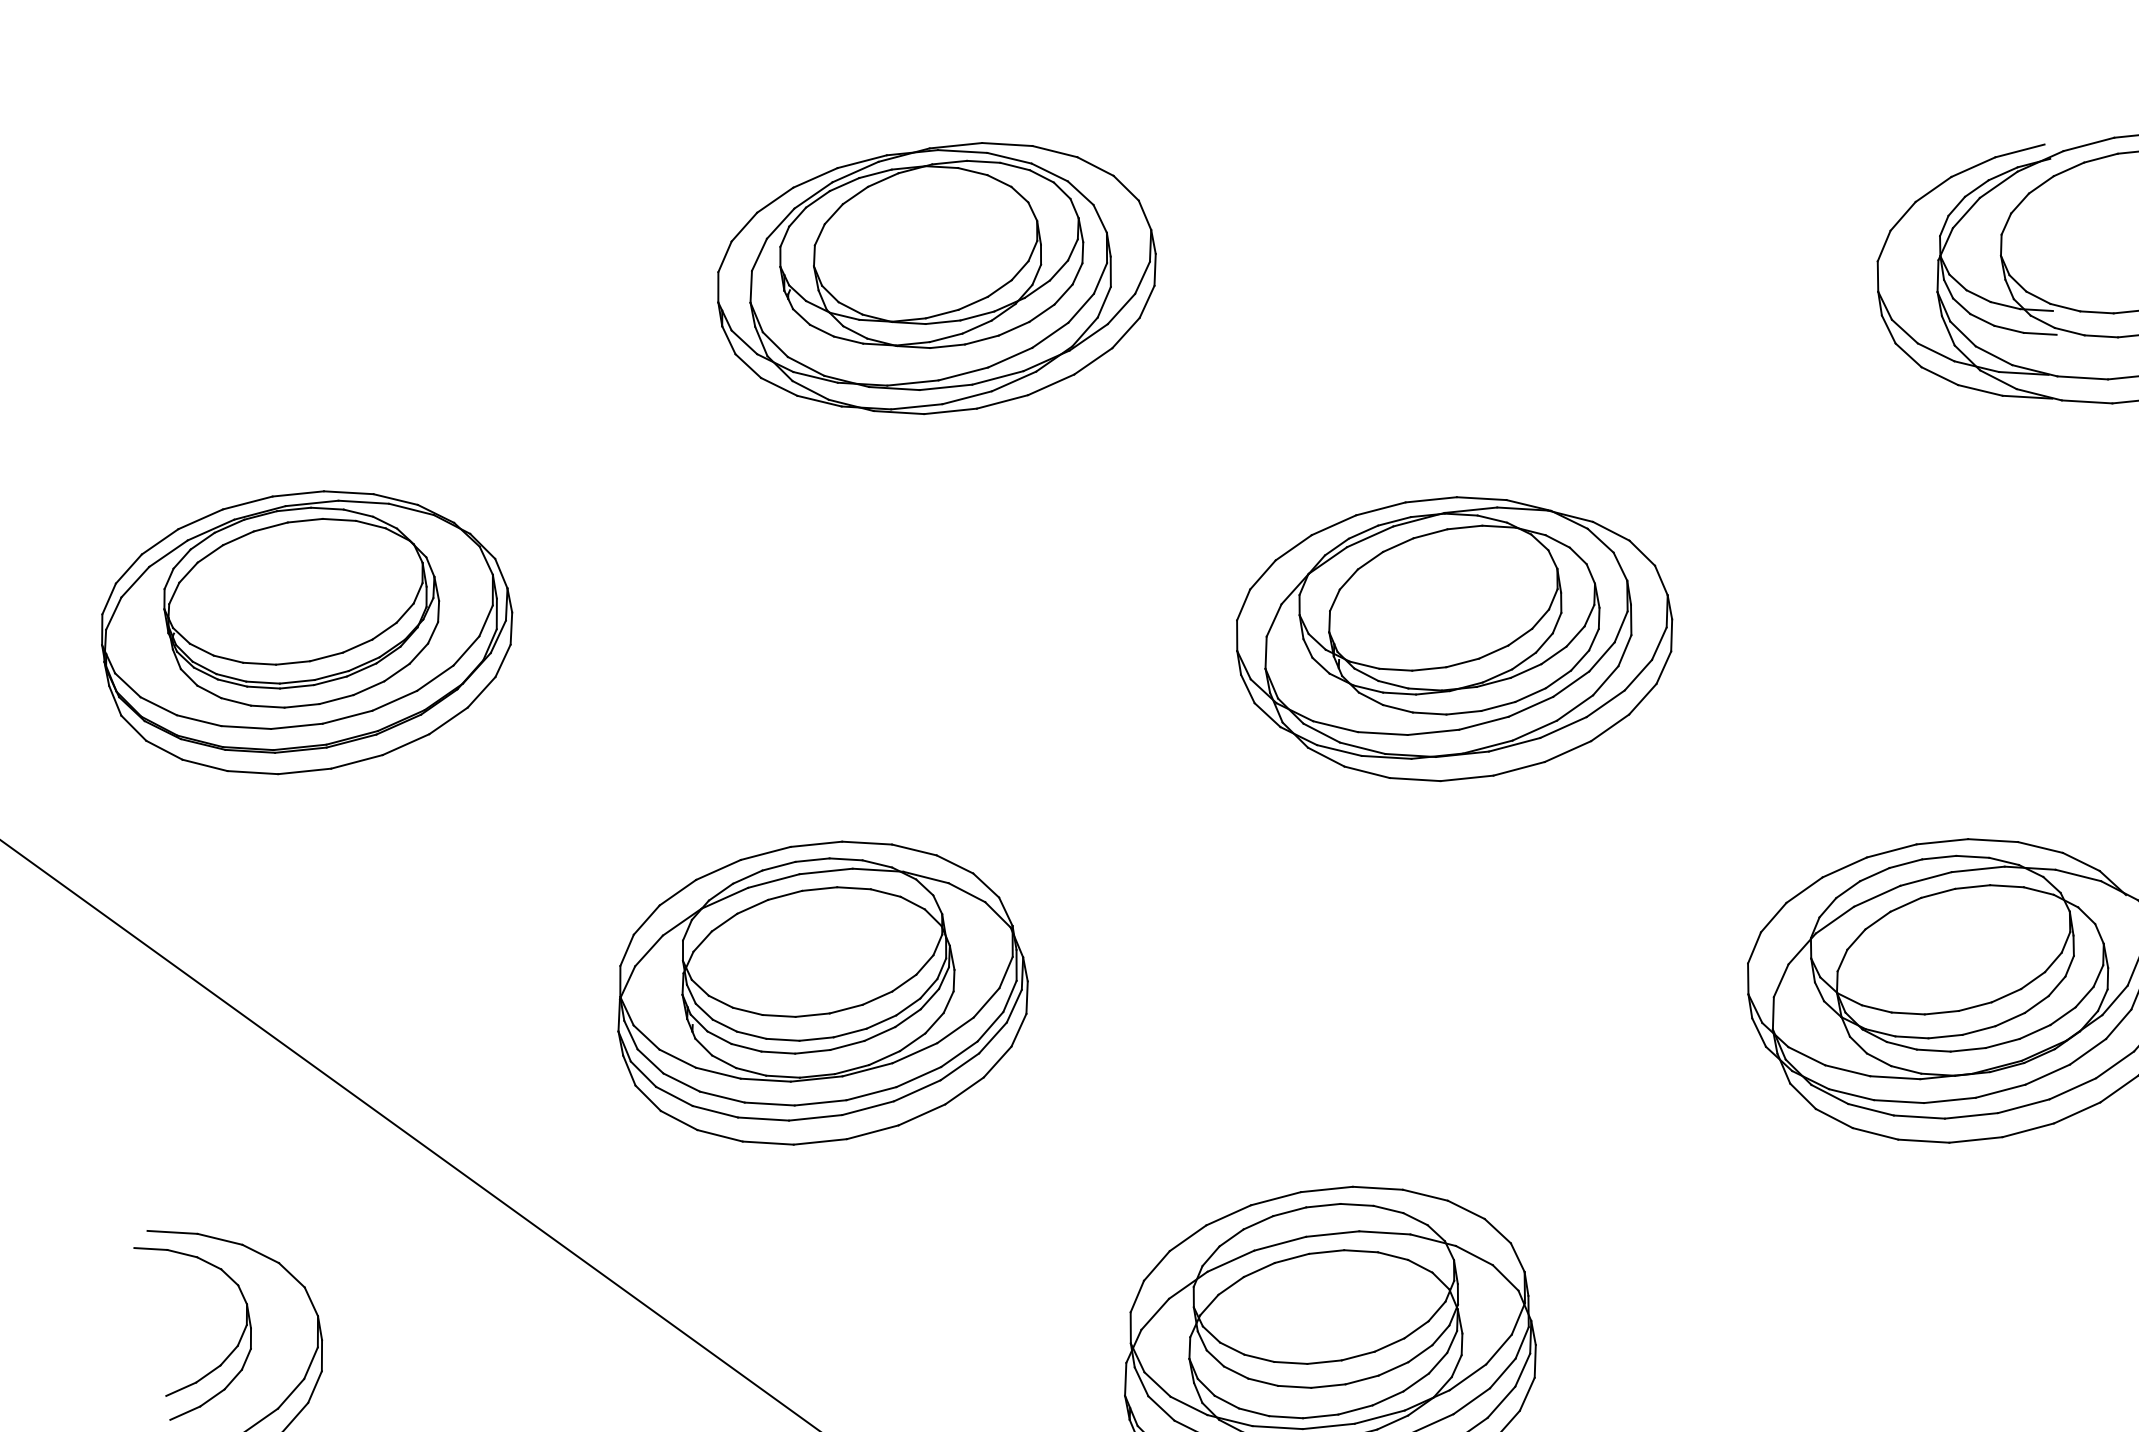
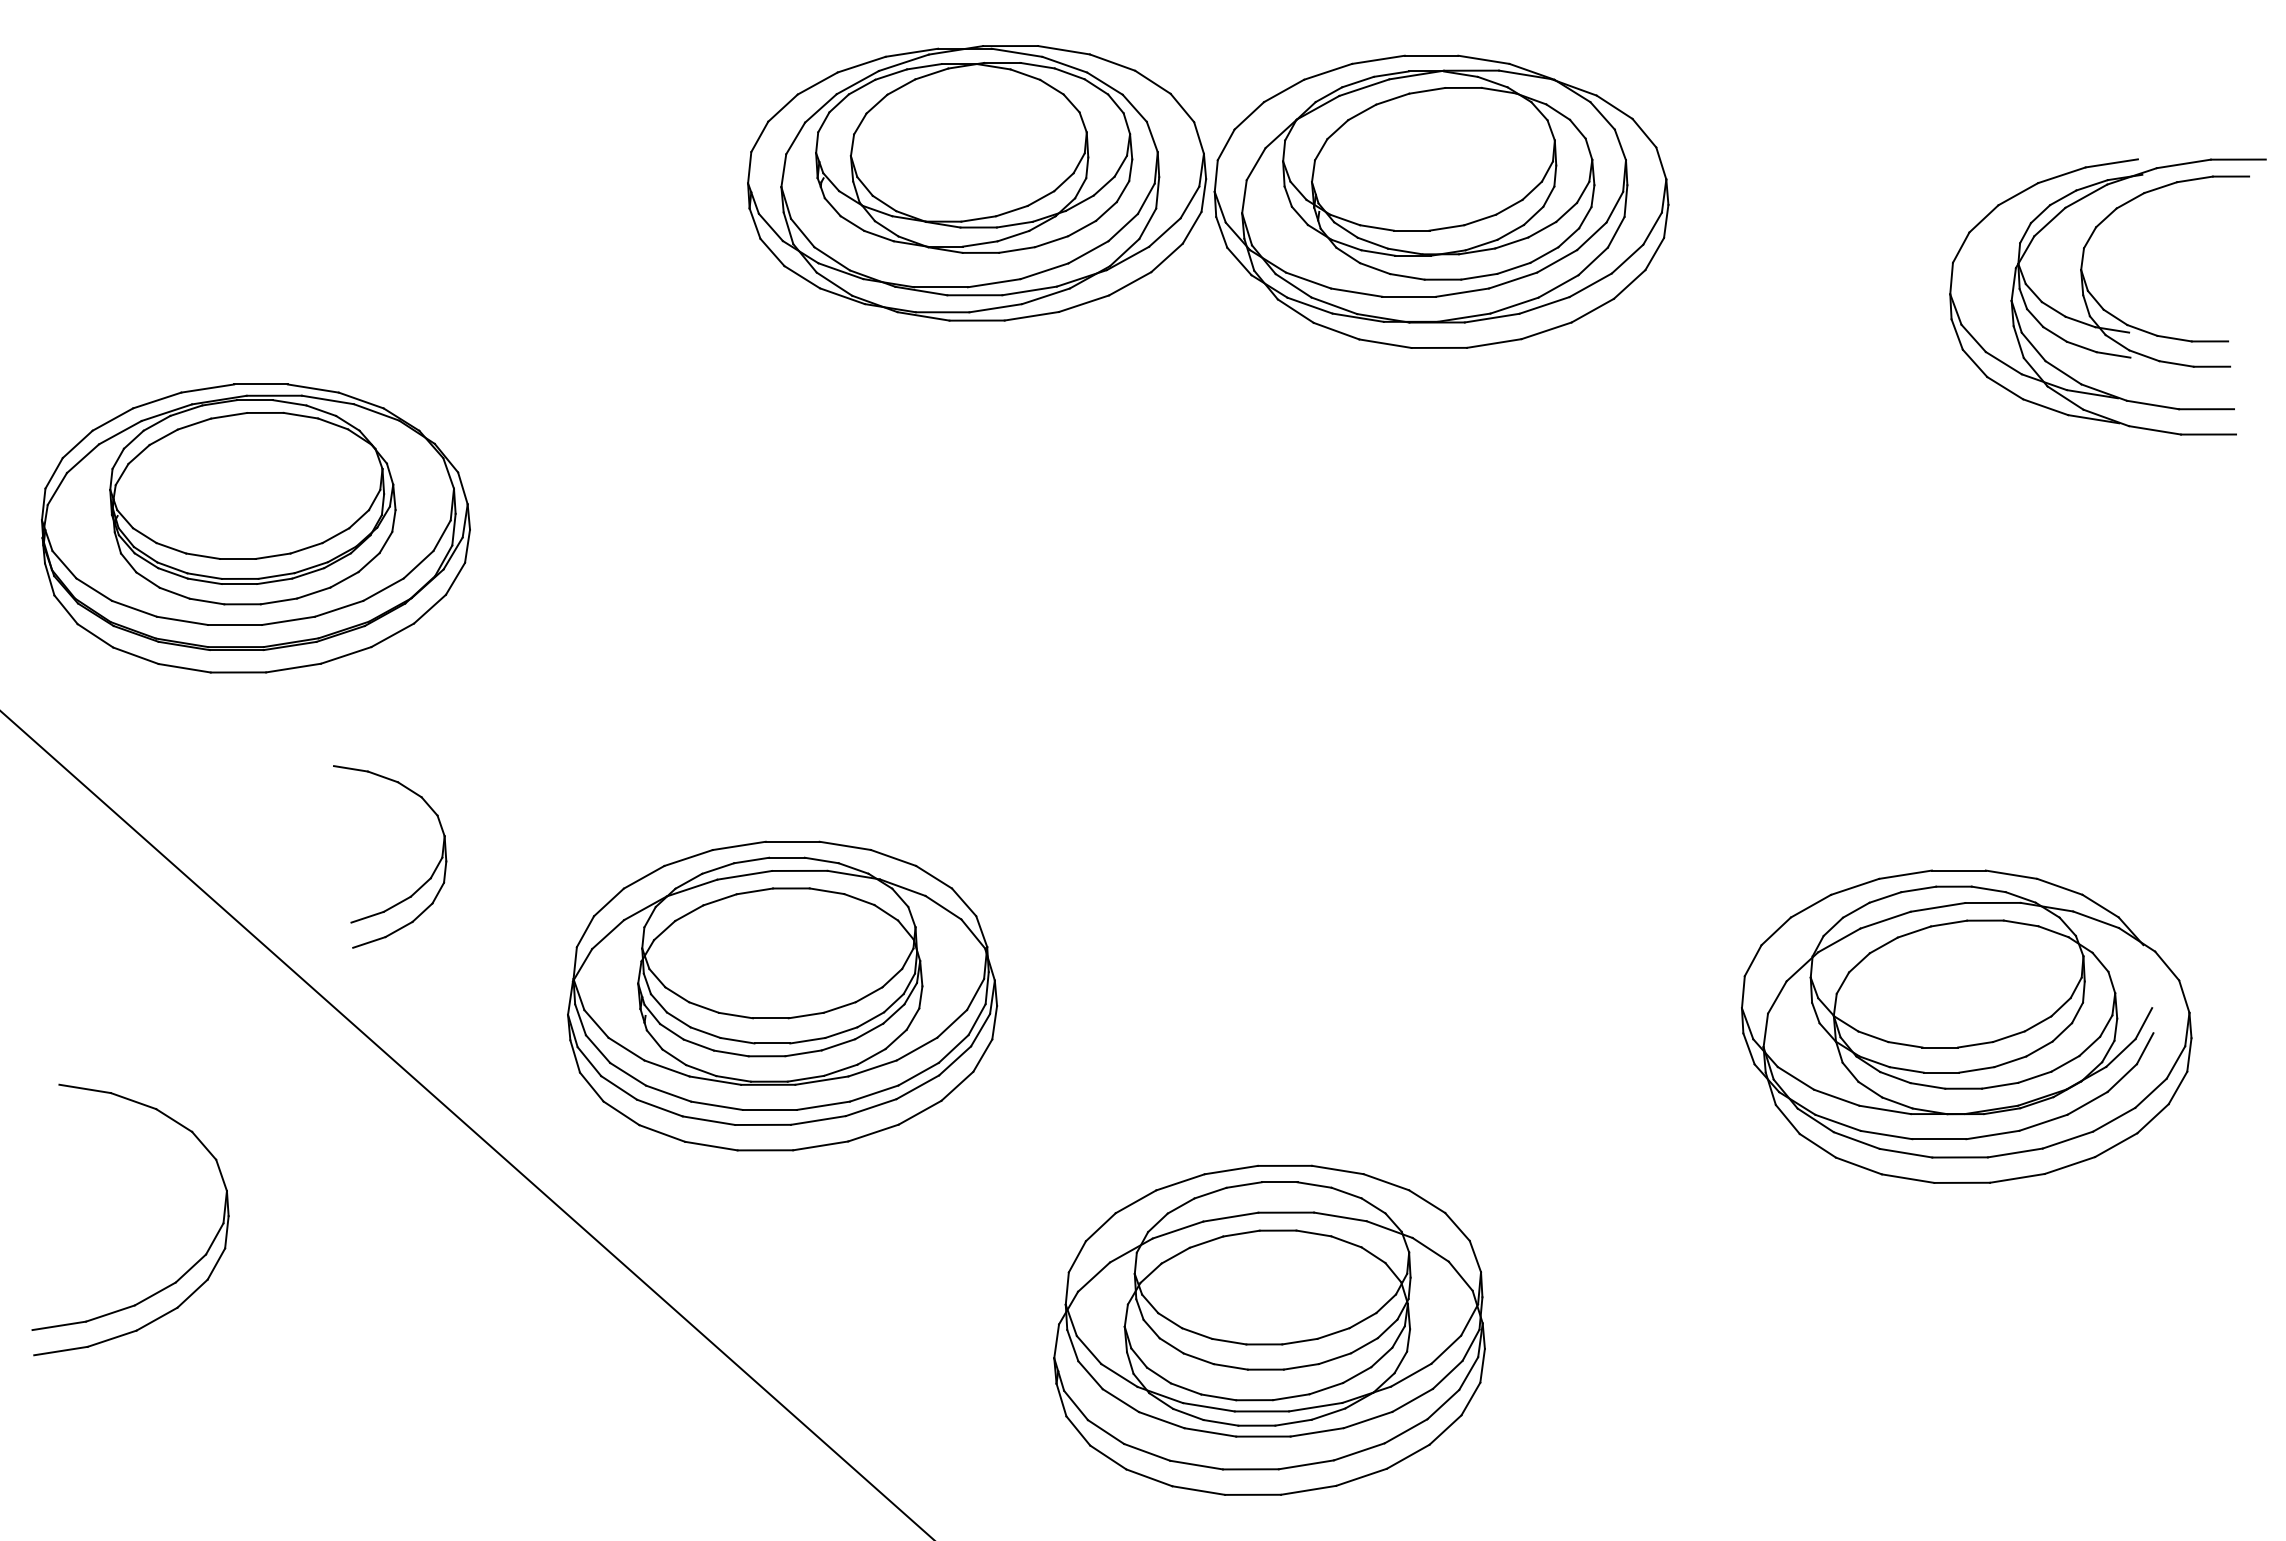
part: (307, 632) -> (255, 528), moved
part: (1454, 638) -> (1441, 201), moved
part: (821, 992) -> (782, 995), moved
part: (228, 1354) -> (420, 886), moved

